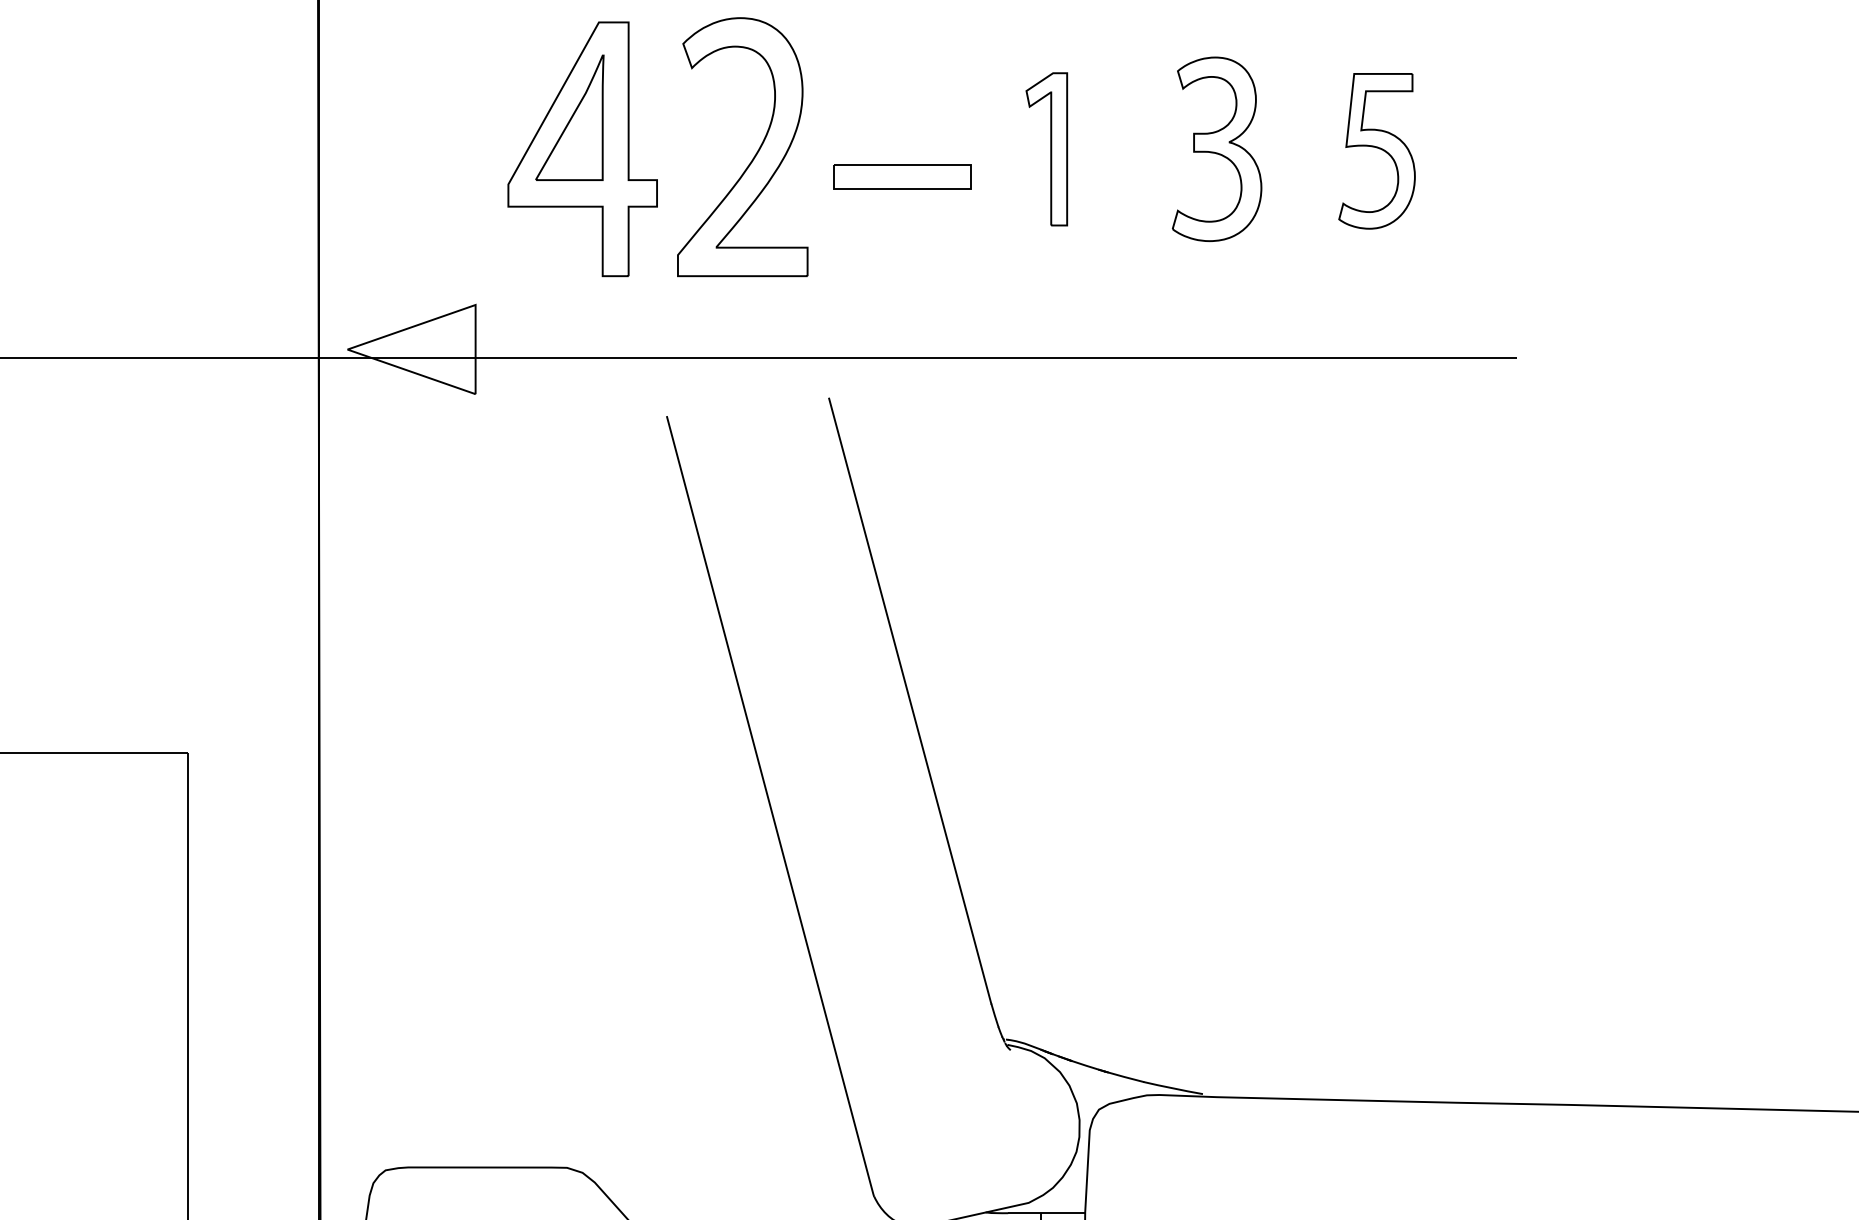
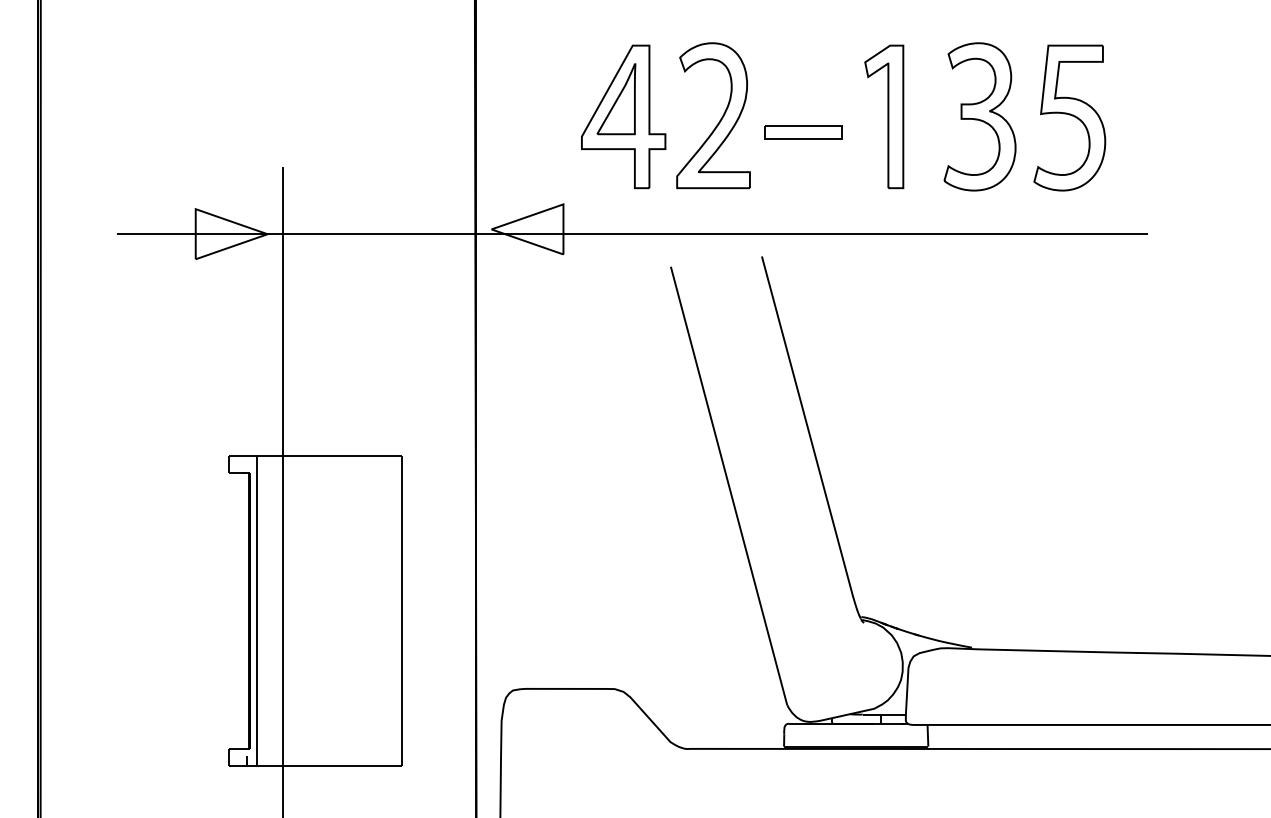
part: (1047, 148) -> (884, 116), size x1.67
part: (1216, 148) -> (979, 116), size x1.43
part: (1376, 150) -> (1069, 117), size x1.67

